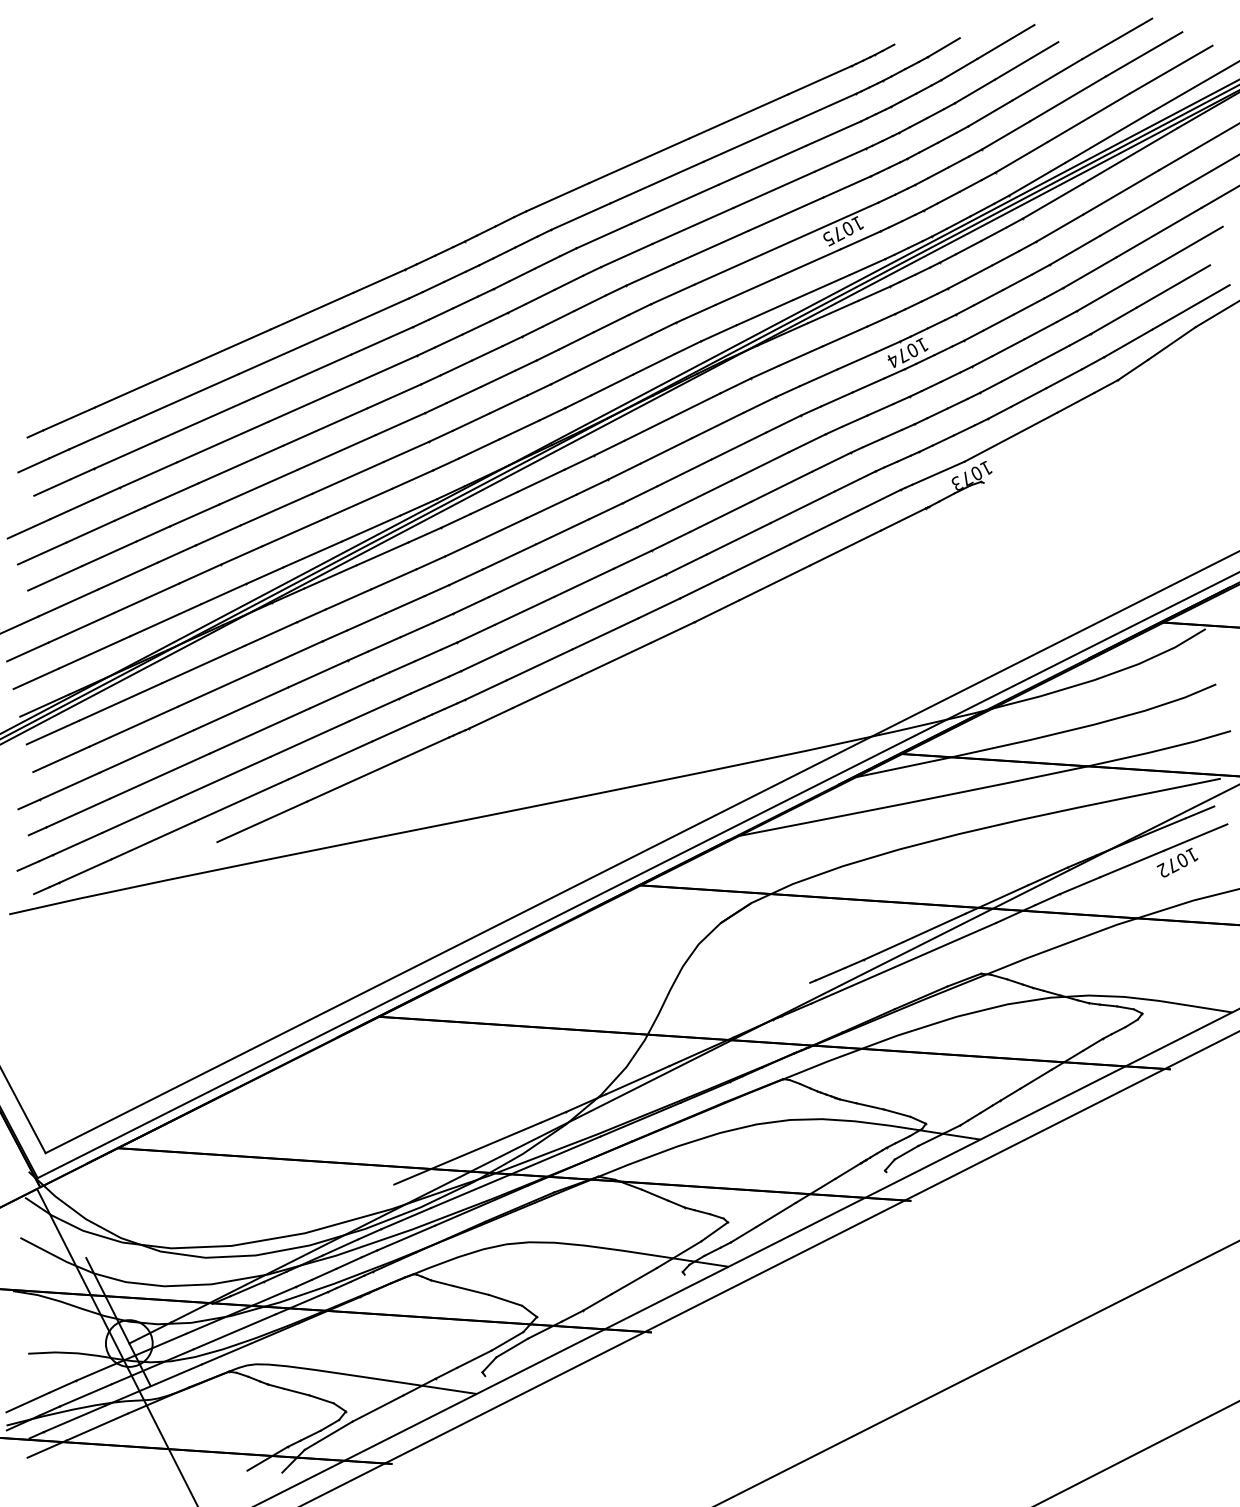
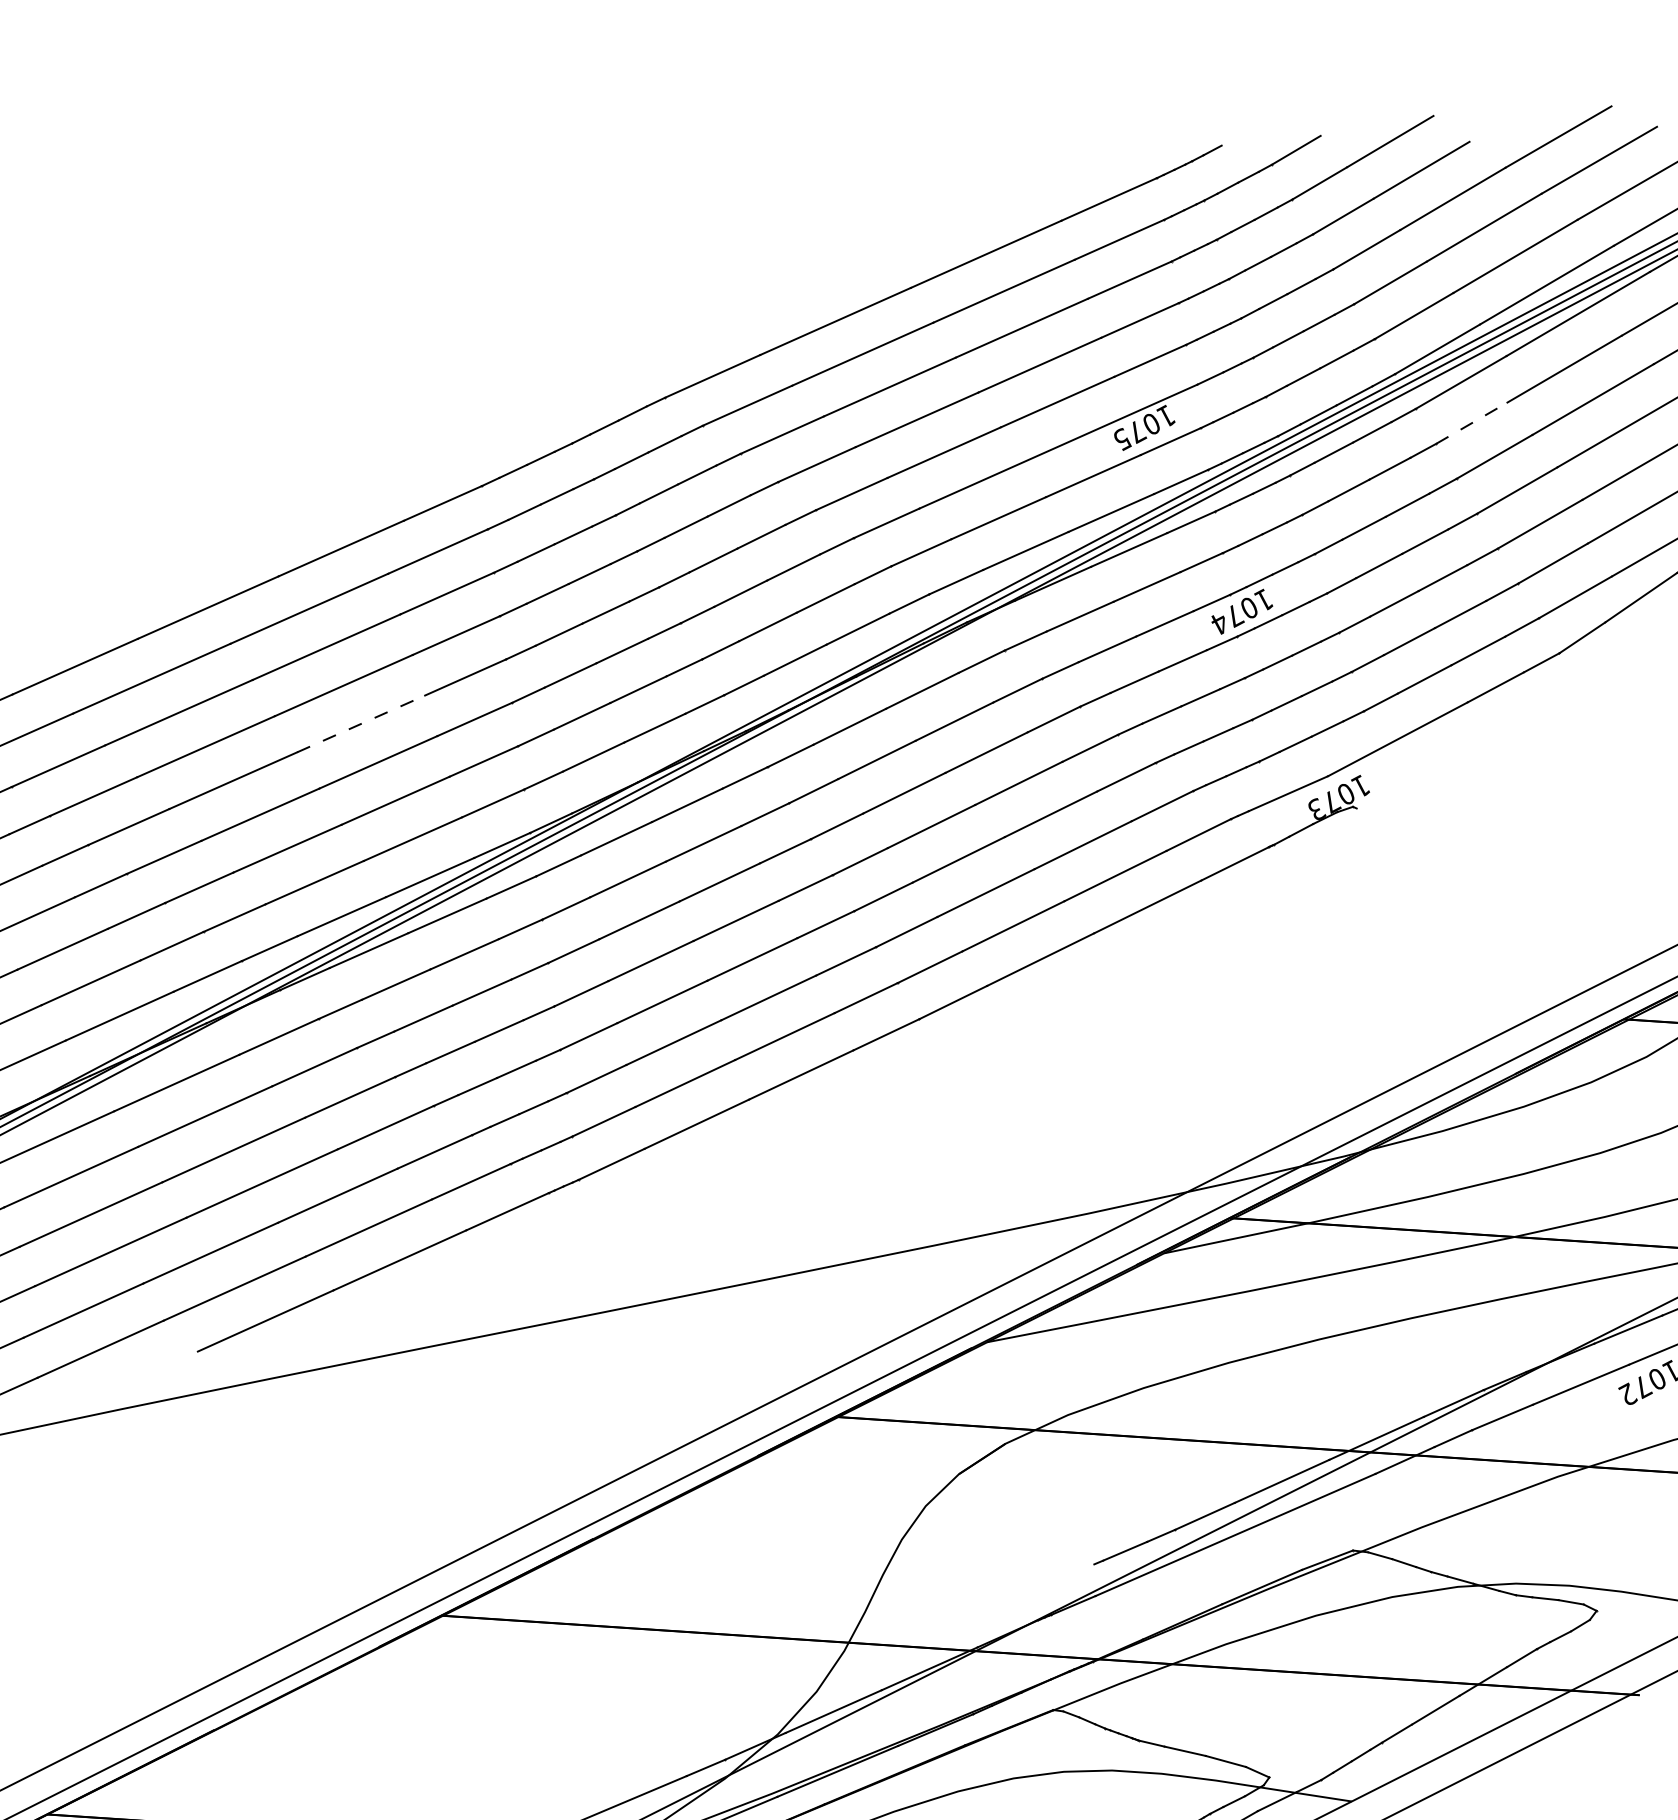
line: (1060, 227) -> (1472, 422), solid -> dashed
line: (325, 426) -> (361, 723), solid -> dashed

